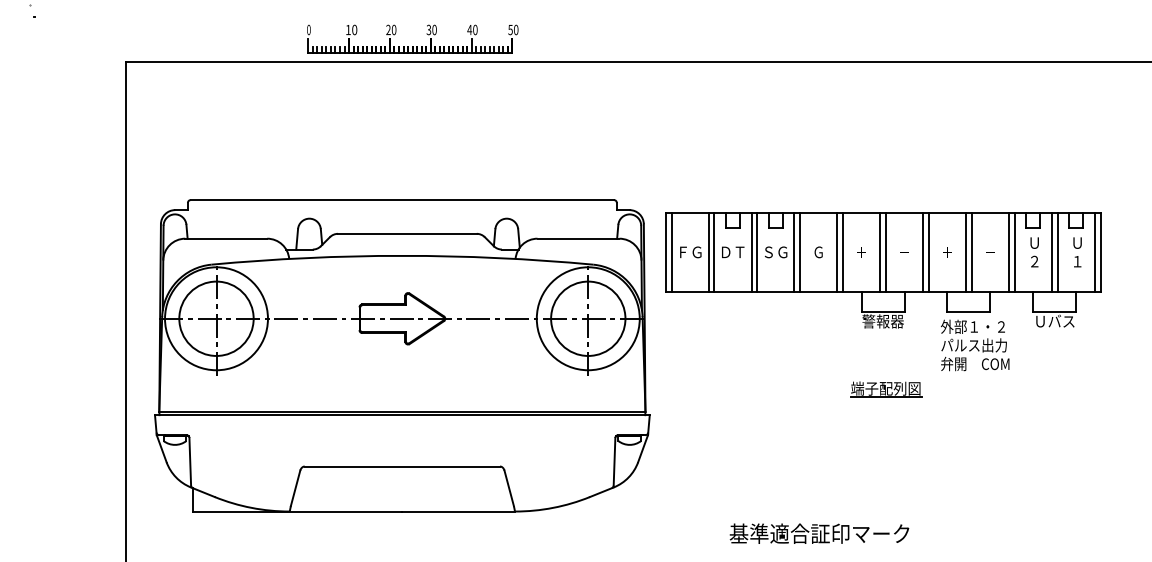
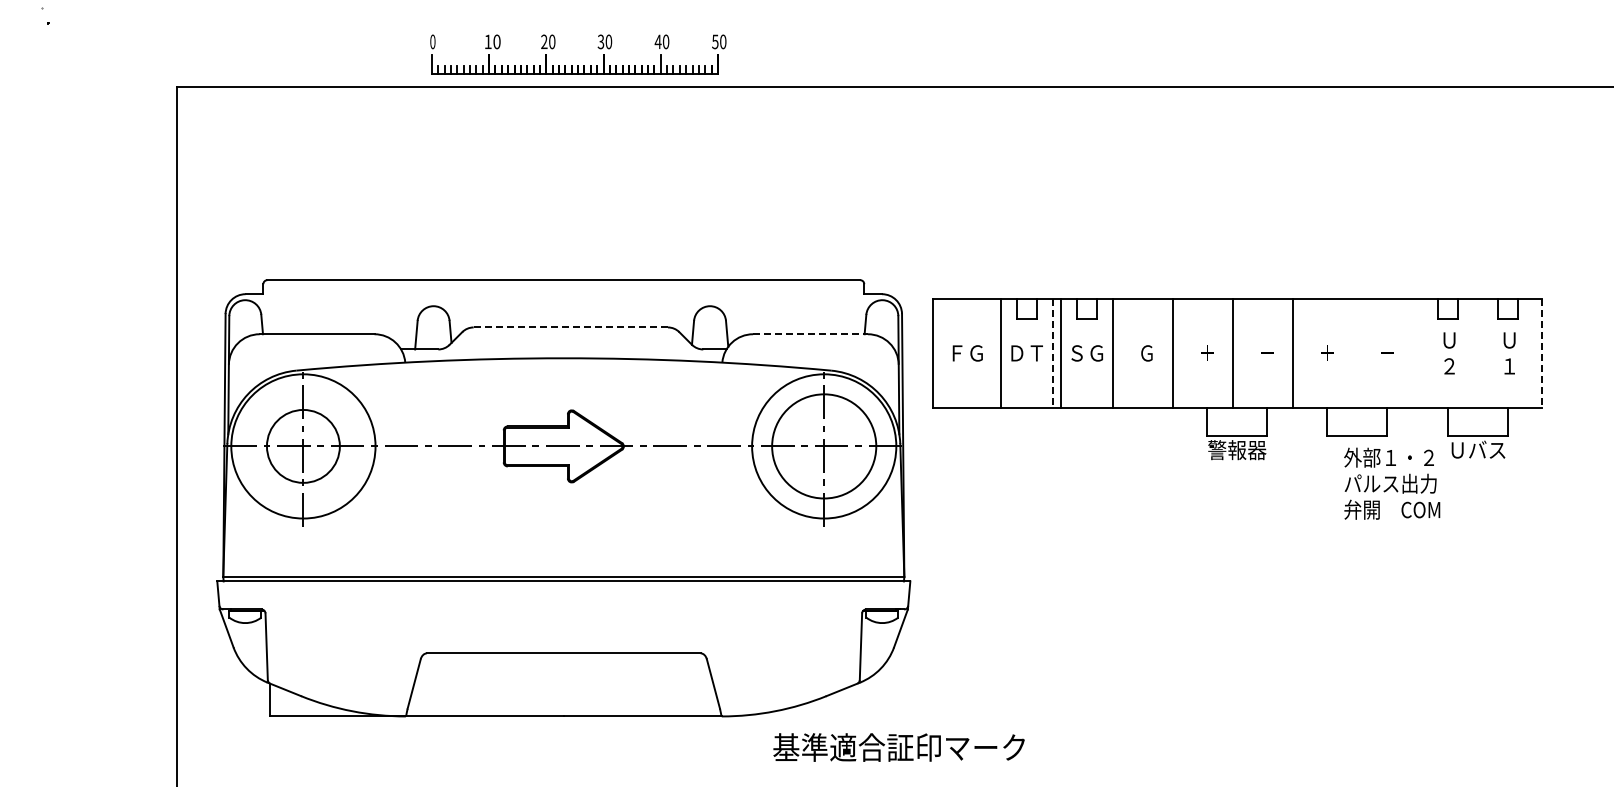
line: (407, 233) -> (570, 327), solid -> dashed
line: (579, 238) -> (811, 334), solid -> dashed
line: (671, 252) -> (940, 353), removed
line: (708, 252) -> (992, 353), removed
line: (751, 252) -> (1052, 353), solid -> dashed
line: (800, 252) -> (1121, 353), removed
line: (843, 252) -> (1181, 353), removed
line: (886, 252) -> (1241, 353), removed
line: (929, 252) -> (1301, 353), removed
line: (966, 252) -> (1353, 353), removed
line: (971, 252) -> (1361, 353), removed
line: (1008, 252) -> (1413, 353), removed
line: (1014, 252) -> (1421, 353), removed
line: (1051, 252) -> (1473, 353), removed
line: (1057, 252) -> (1481, 353), removed
line: (1094, 252) -> (1533, 353), removed
line: (1100, 252) -> (1541, 353), solid -> dashed
circle: (216, 318) -> (303, 446), size x0.7
text: (975, 345) -> (1392, 483), moved
part: (886, 389) -> (1241, 545), removed
text: (819, 533) -> (898, 747), moved

